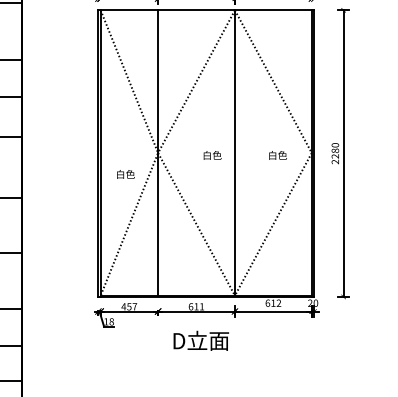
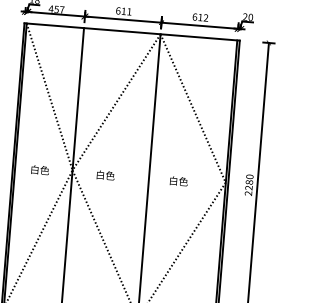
text: (212, 155) -> (105, 175), moved
text: (277, 155) -> (178, 181), moved
text: (125, 174) -> (39, 170), moved

